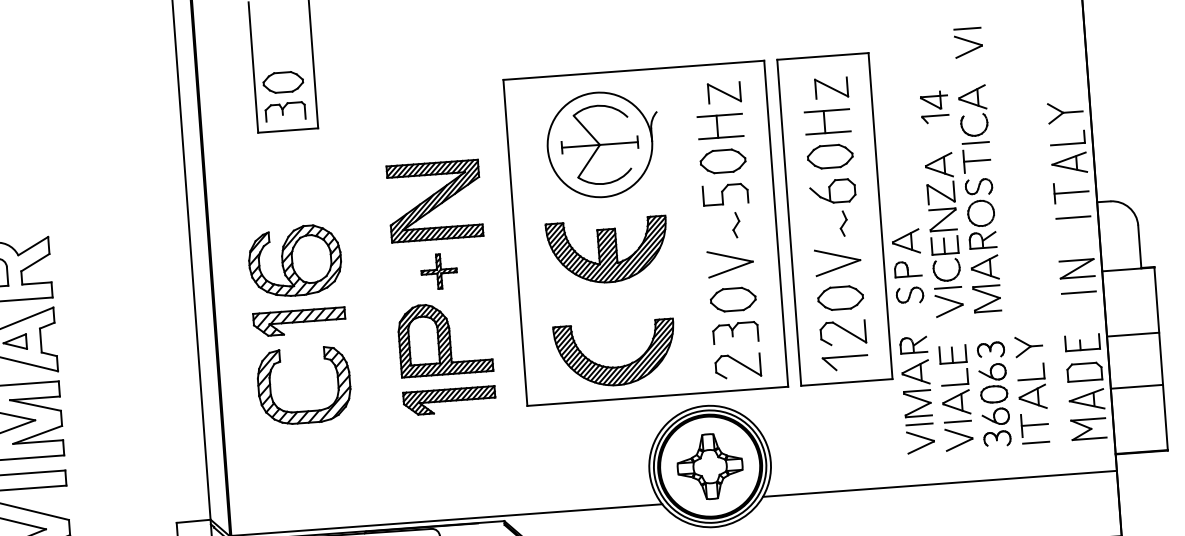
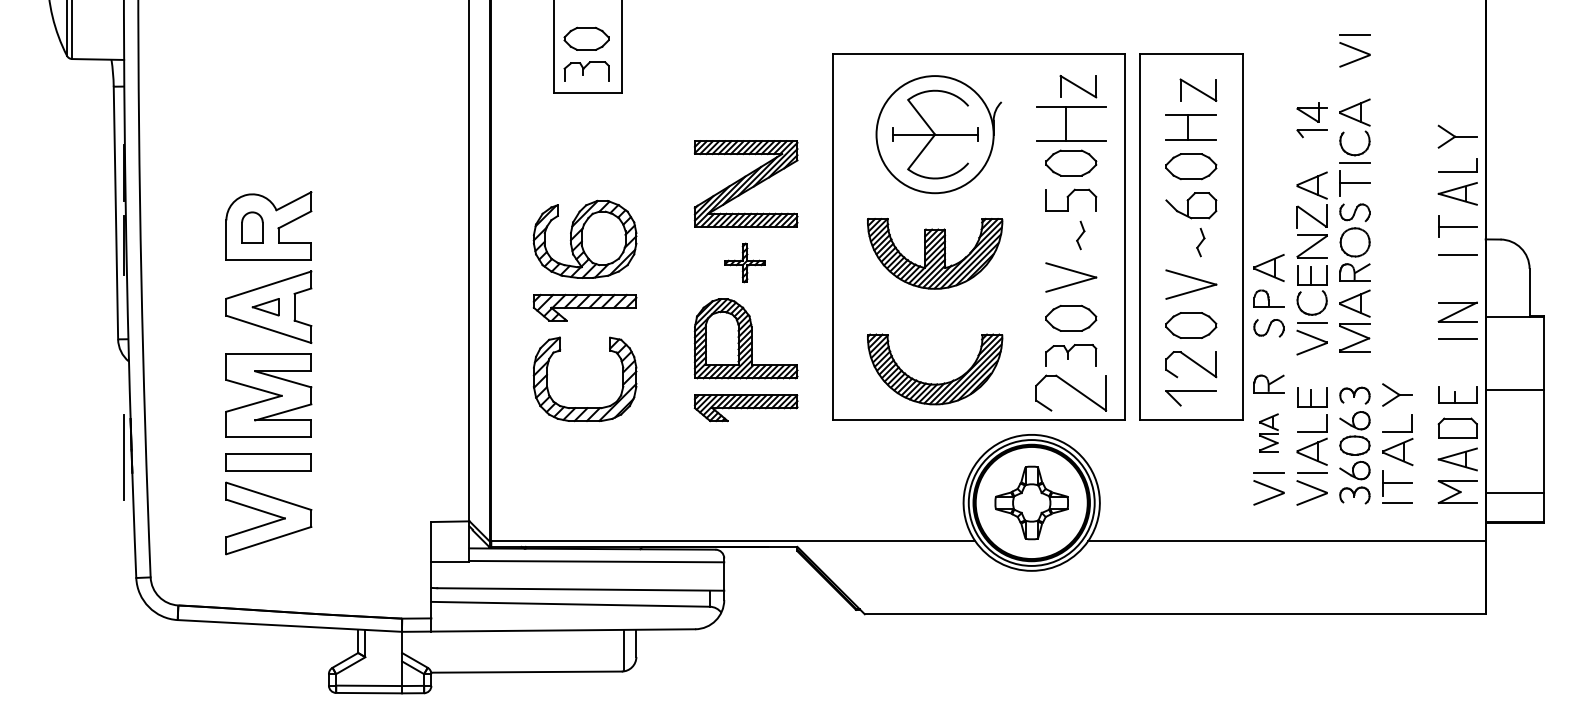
part: (719, 126) -> (1070, 123), size x1.4
part: (738, 365) -> (1071, 392), size x1.4
line: (1136, 386) -> (1514, 492), moved
part: (916, 388) -> (1268, 432), size x0.6

